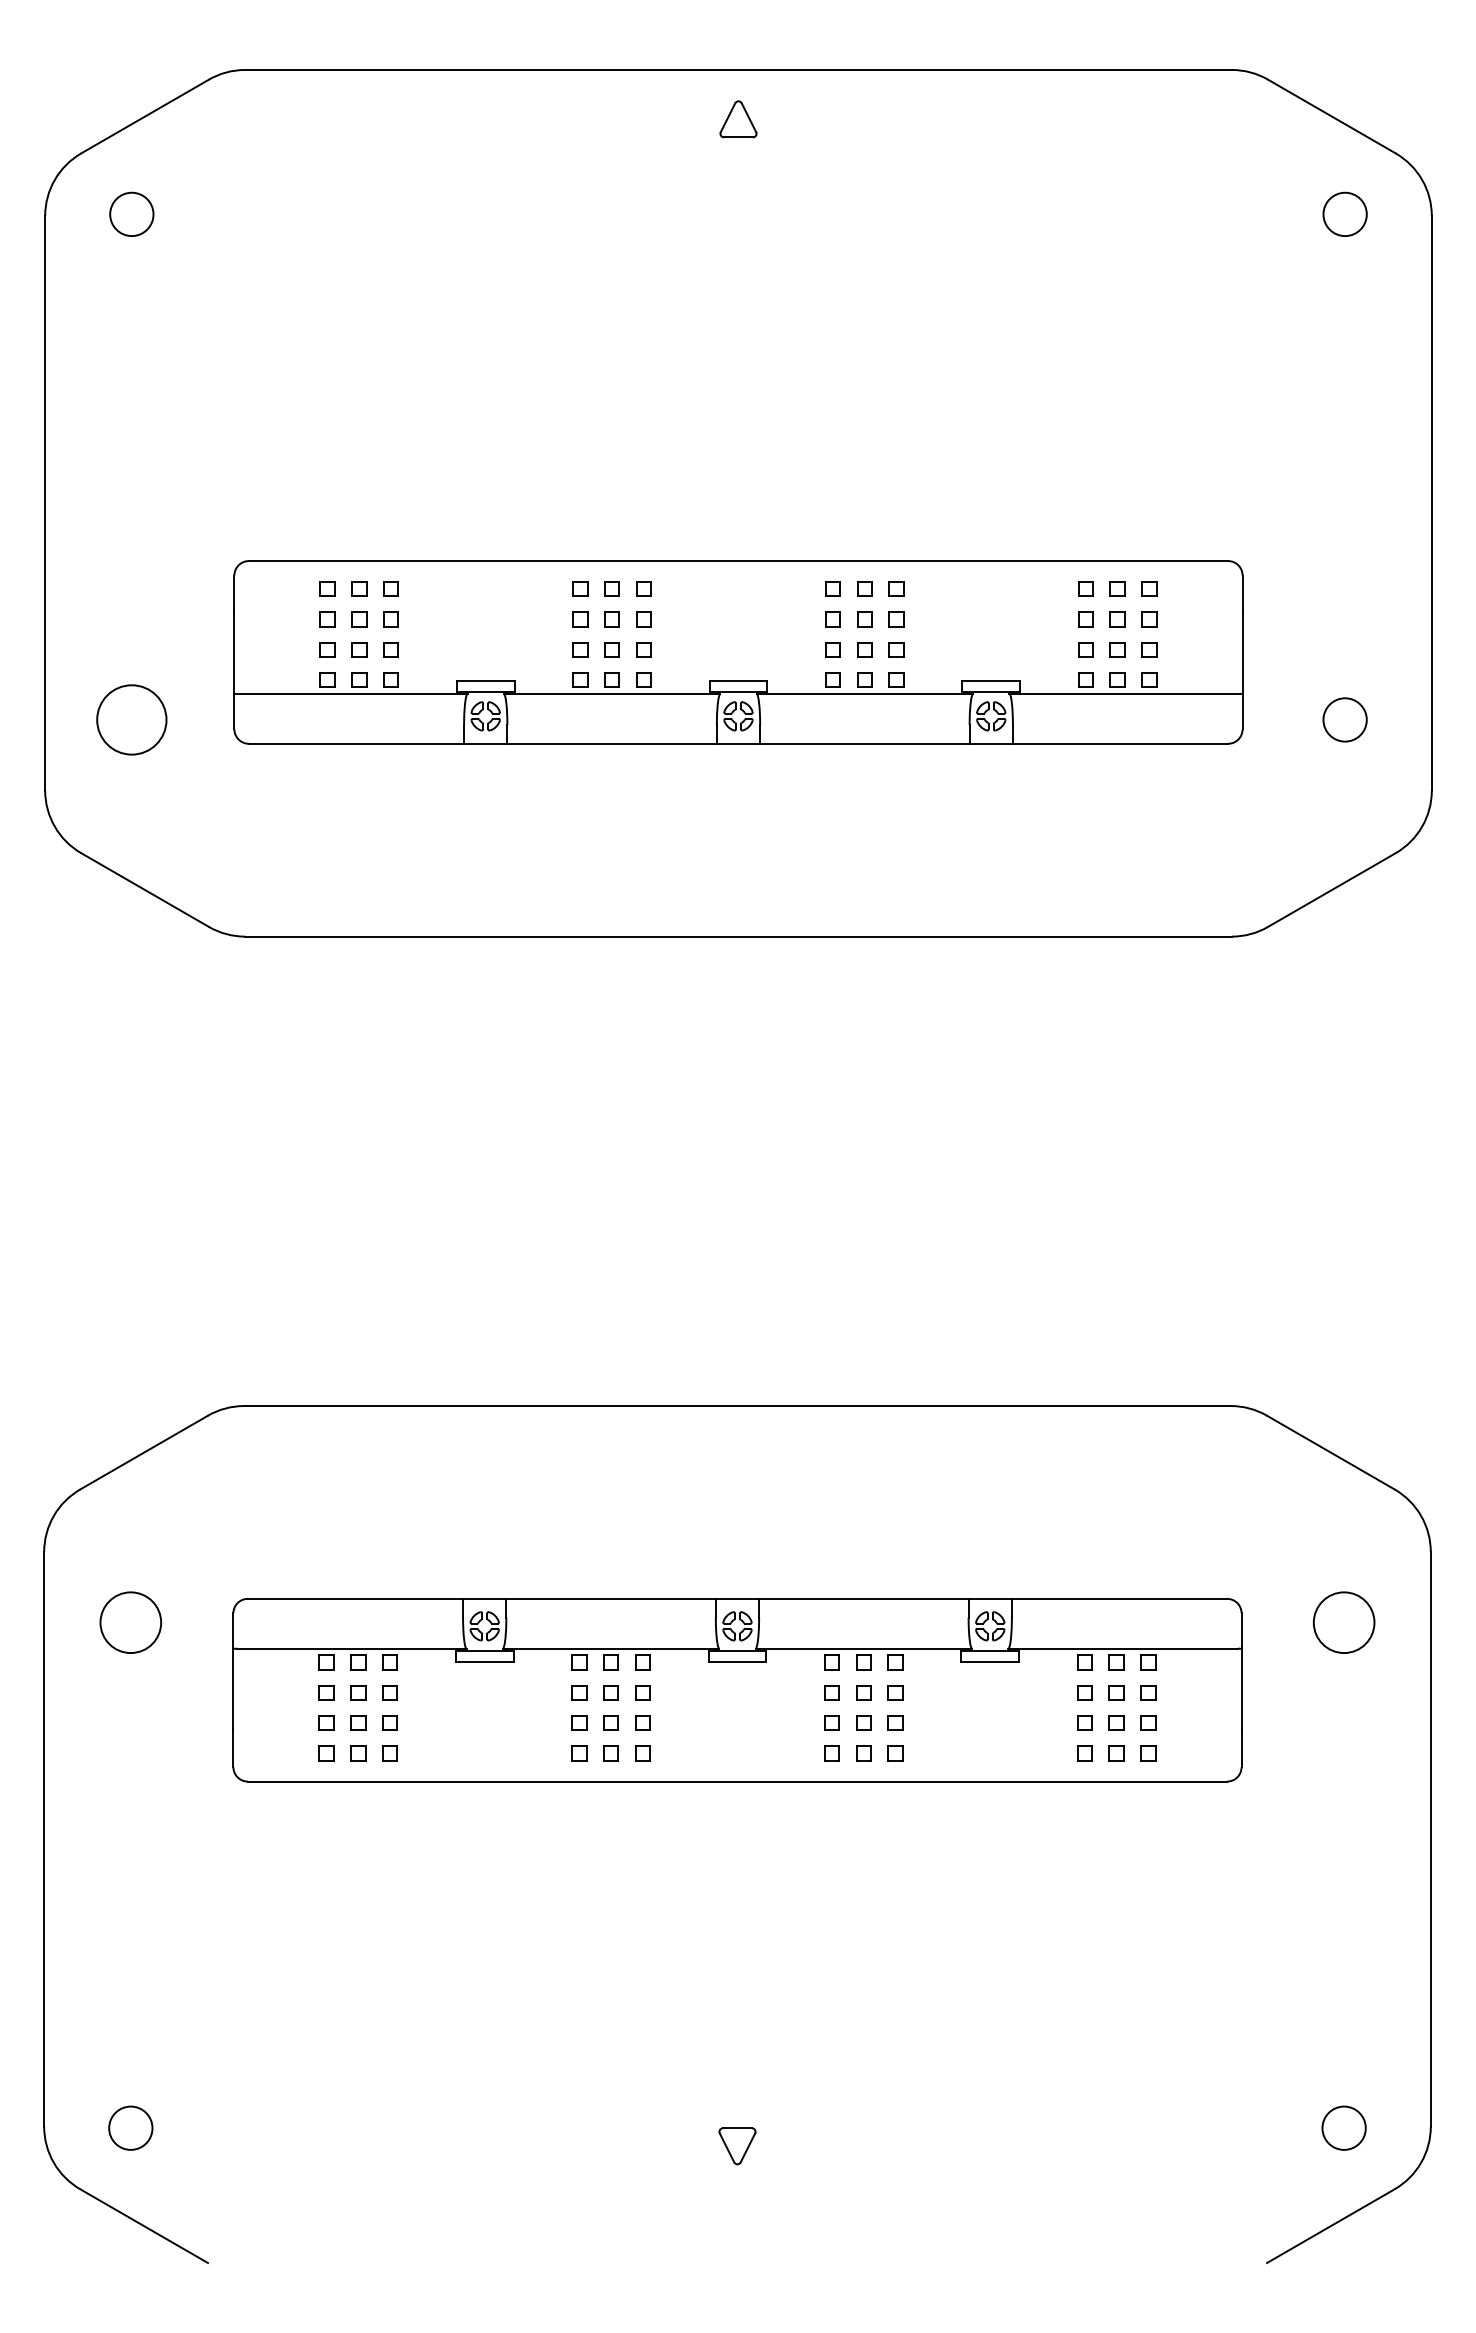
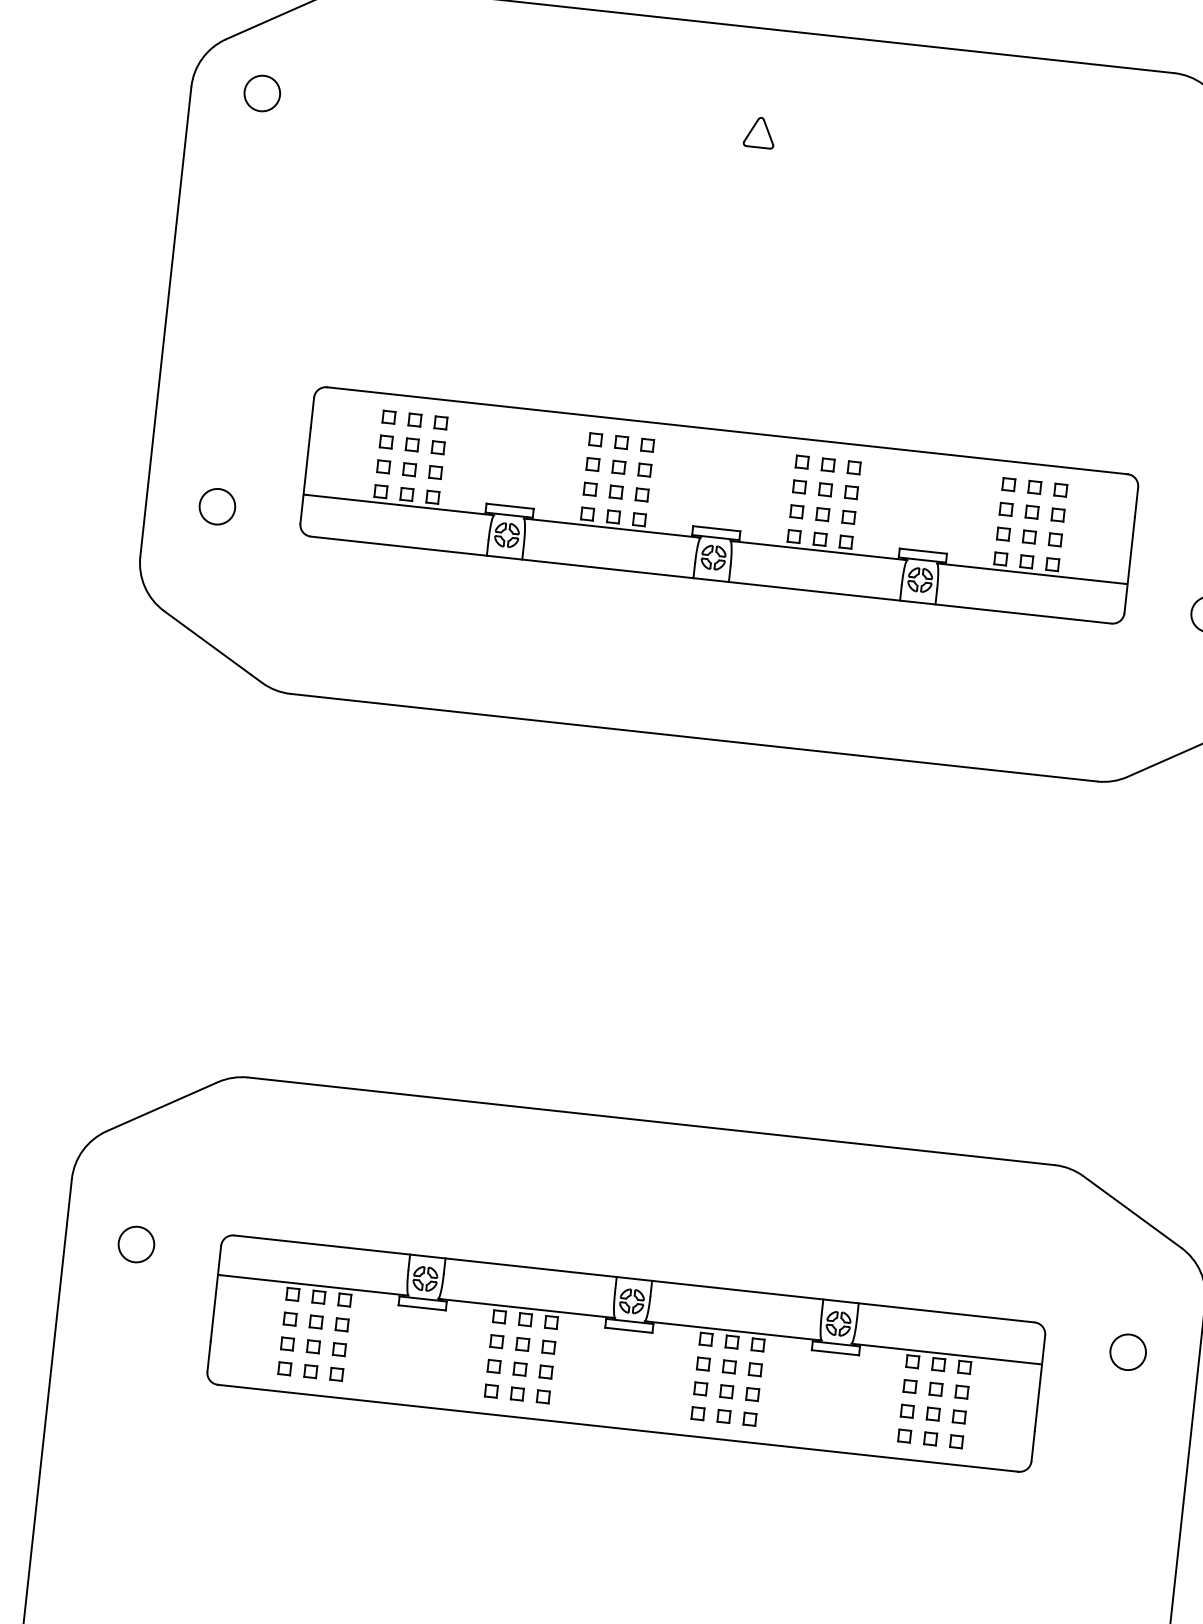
part: (738, 119) -> (759, 132), moved
circle: (131, 719) -> (217, 506), size x0.62
circle: (130, 1622) -> (136, 1244), size x0.71
circle: (1343, 1622) -> (1127, 1352), size x0.71

